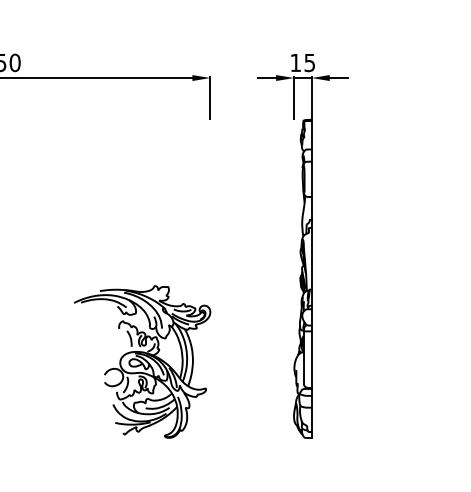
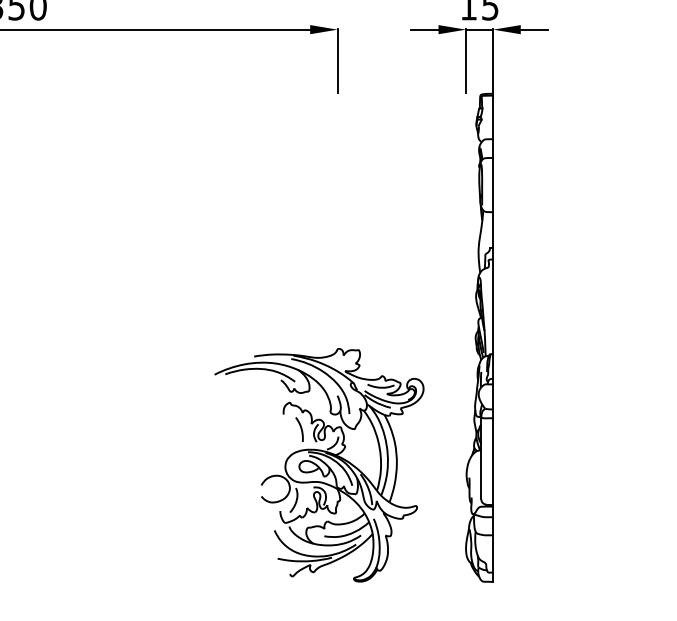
part: (142, 361) -> (319, 464), moved

